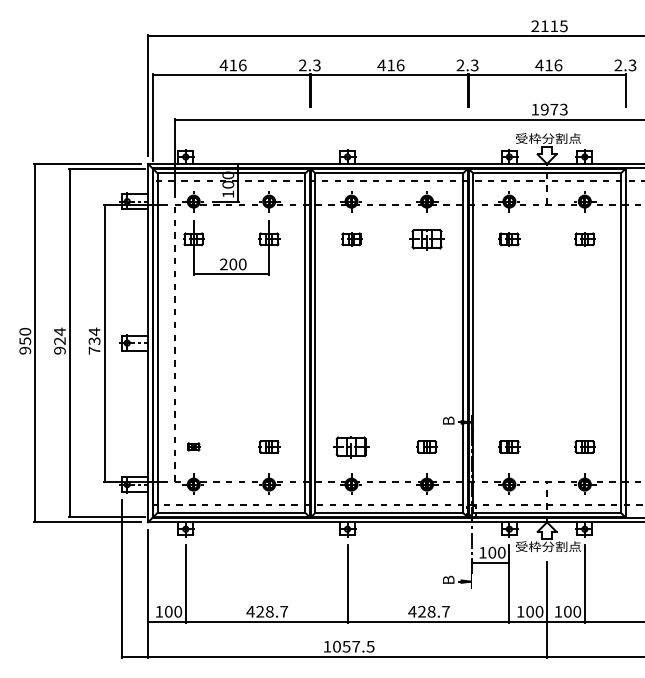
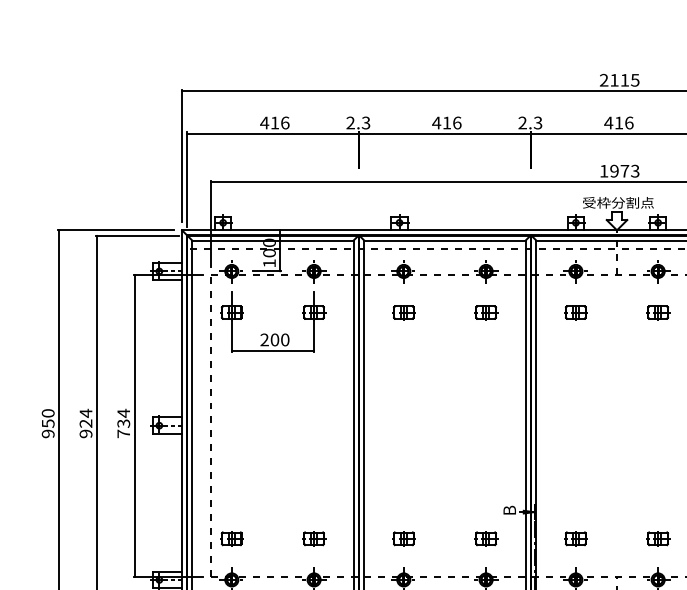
part: (426, 239) -> (485, 312), size x0.62
part: (193, 446) -> (231, 538), size x1.67
part: (351, 446) -> (403, 538), size x0.62

